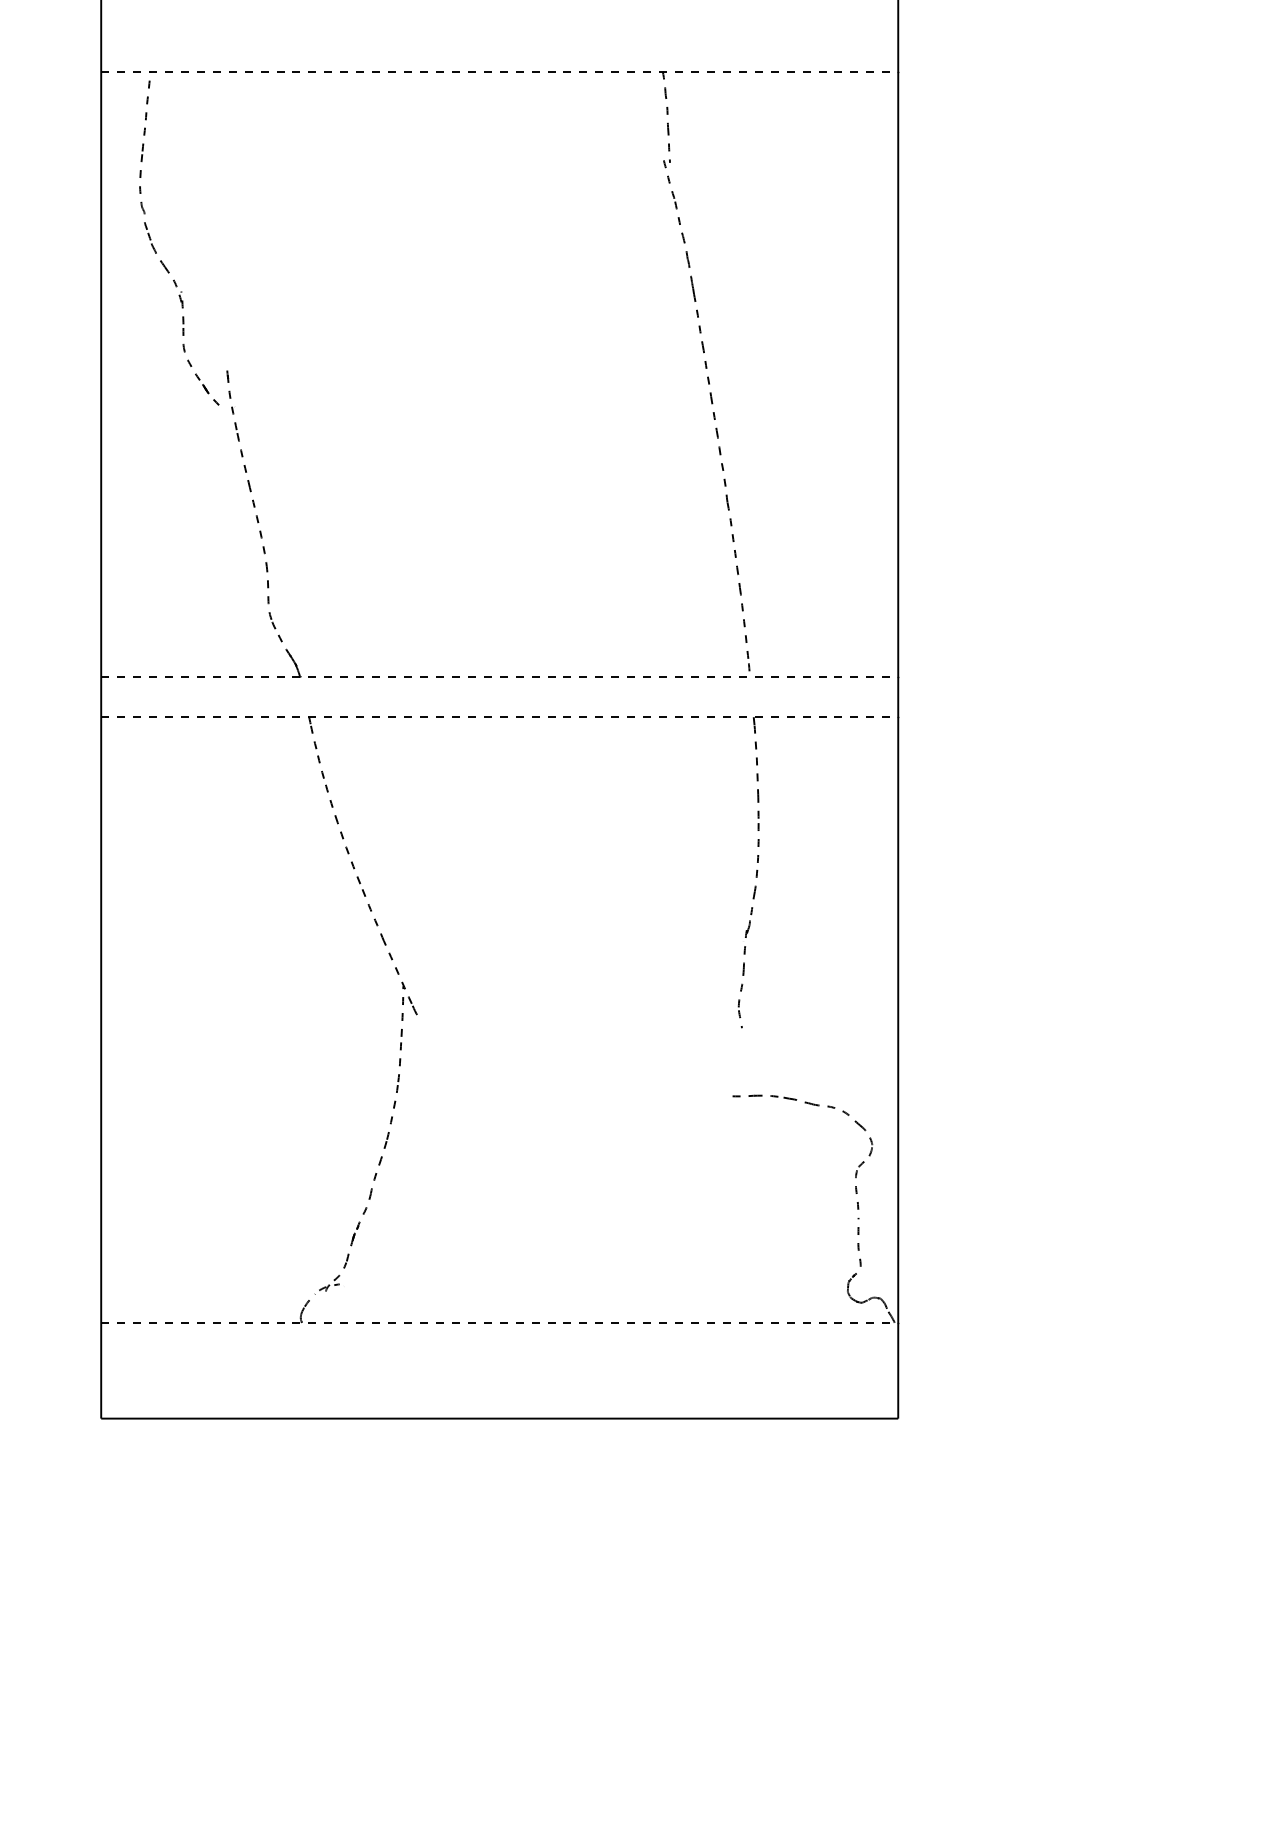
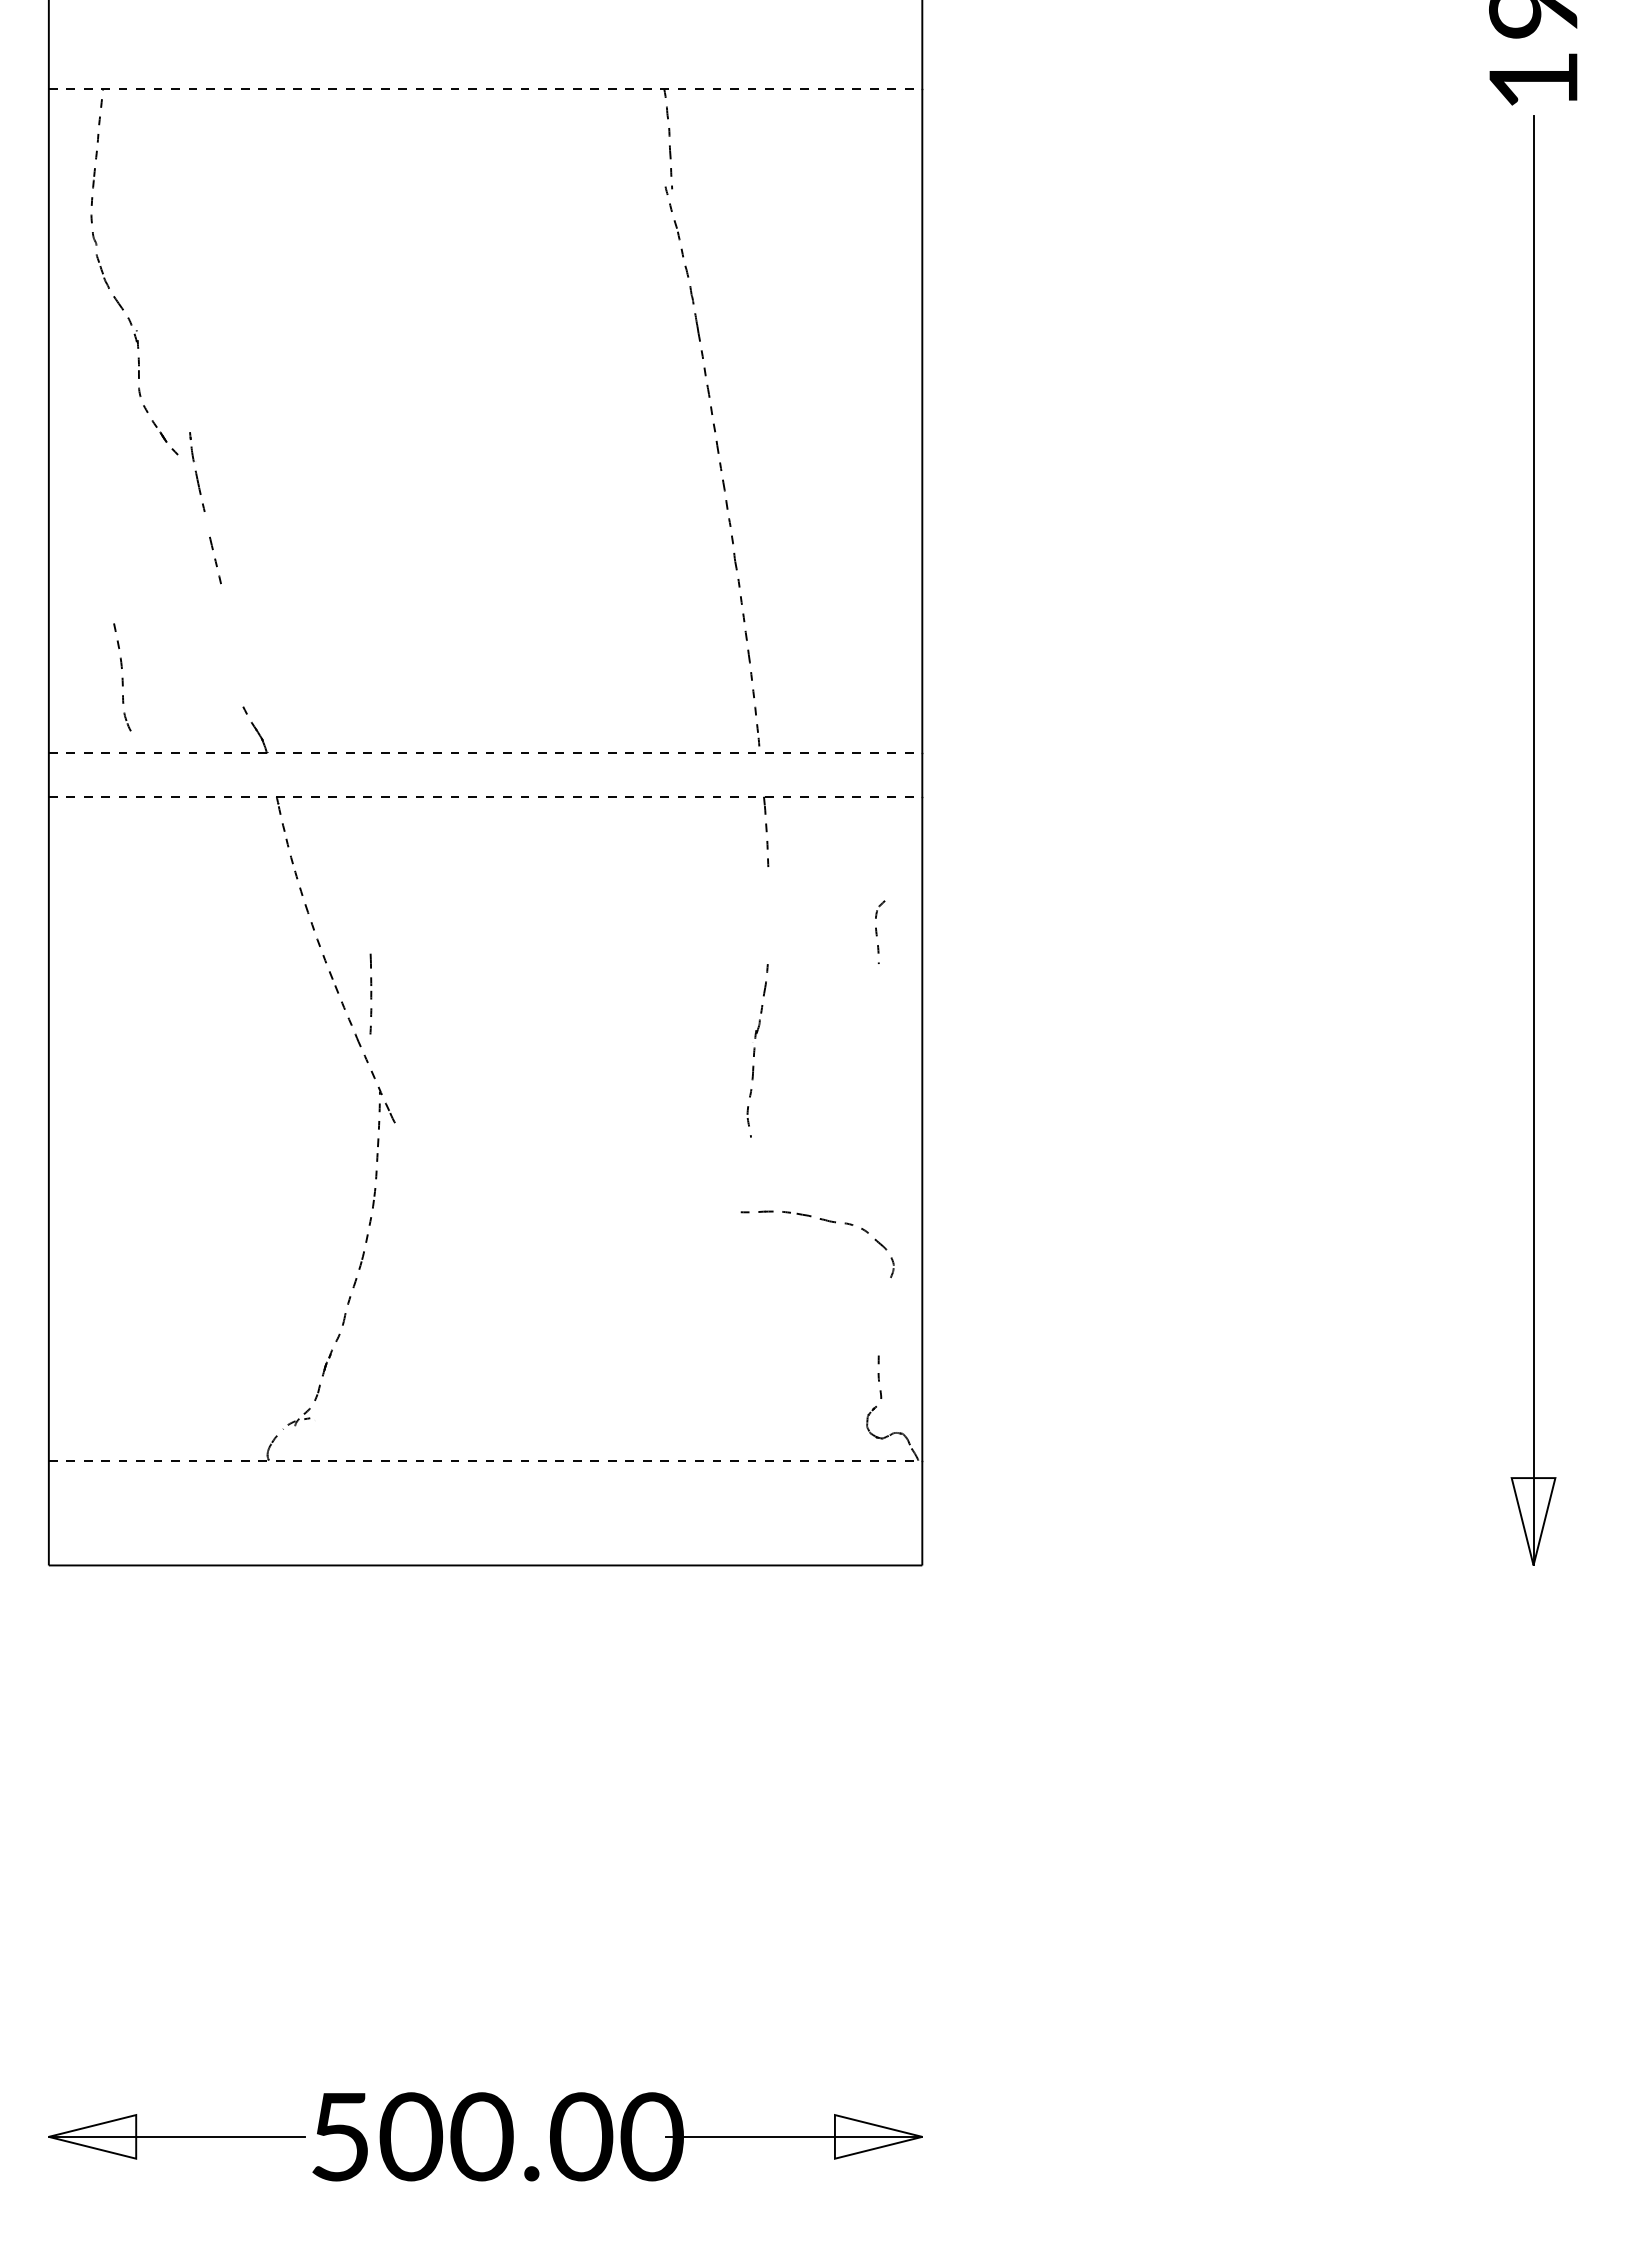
part: (236, 421) -> (197, 472), size x0.7
part: (267, 580) -> (122, 677), moved
part: (757, 825) -> (370, 993), moved
part: (860, 1189) -> (880, 931), moved

